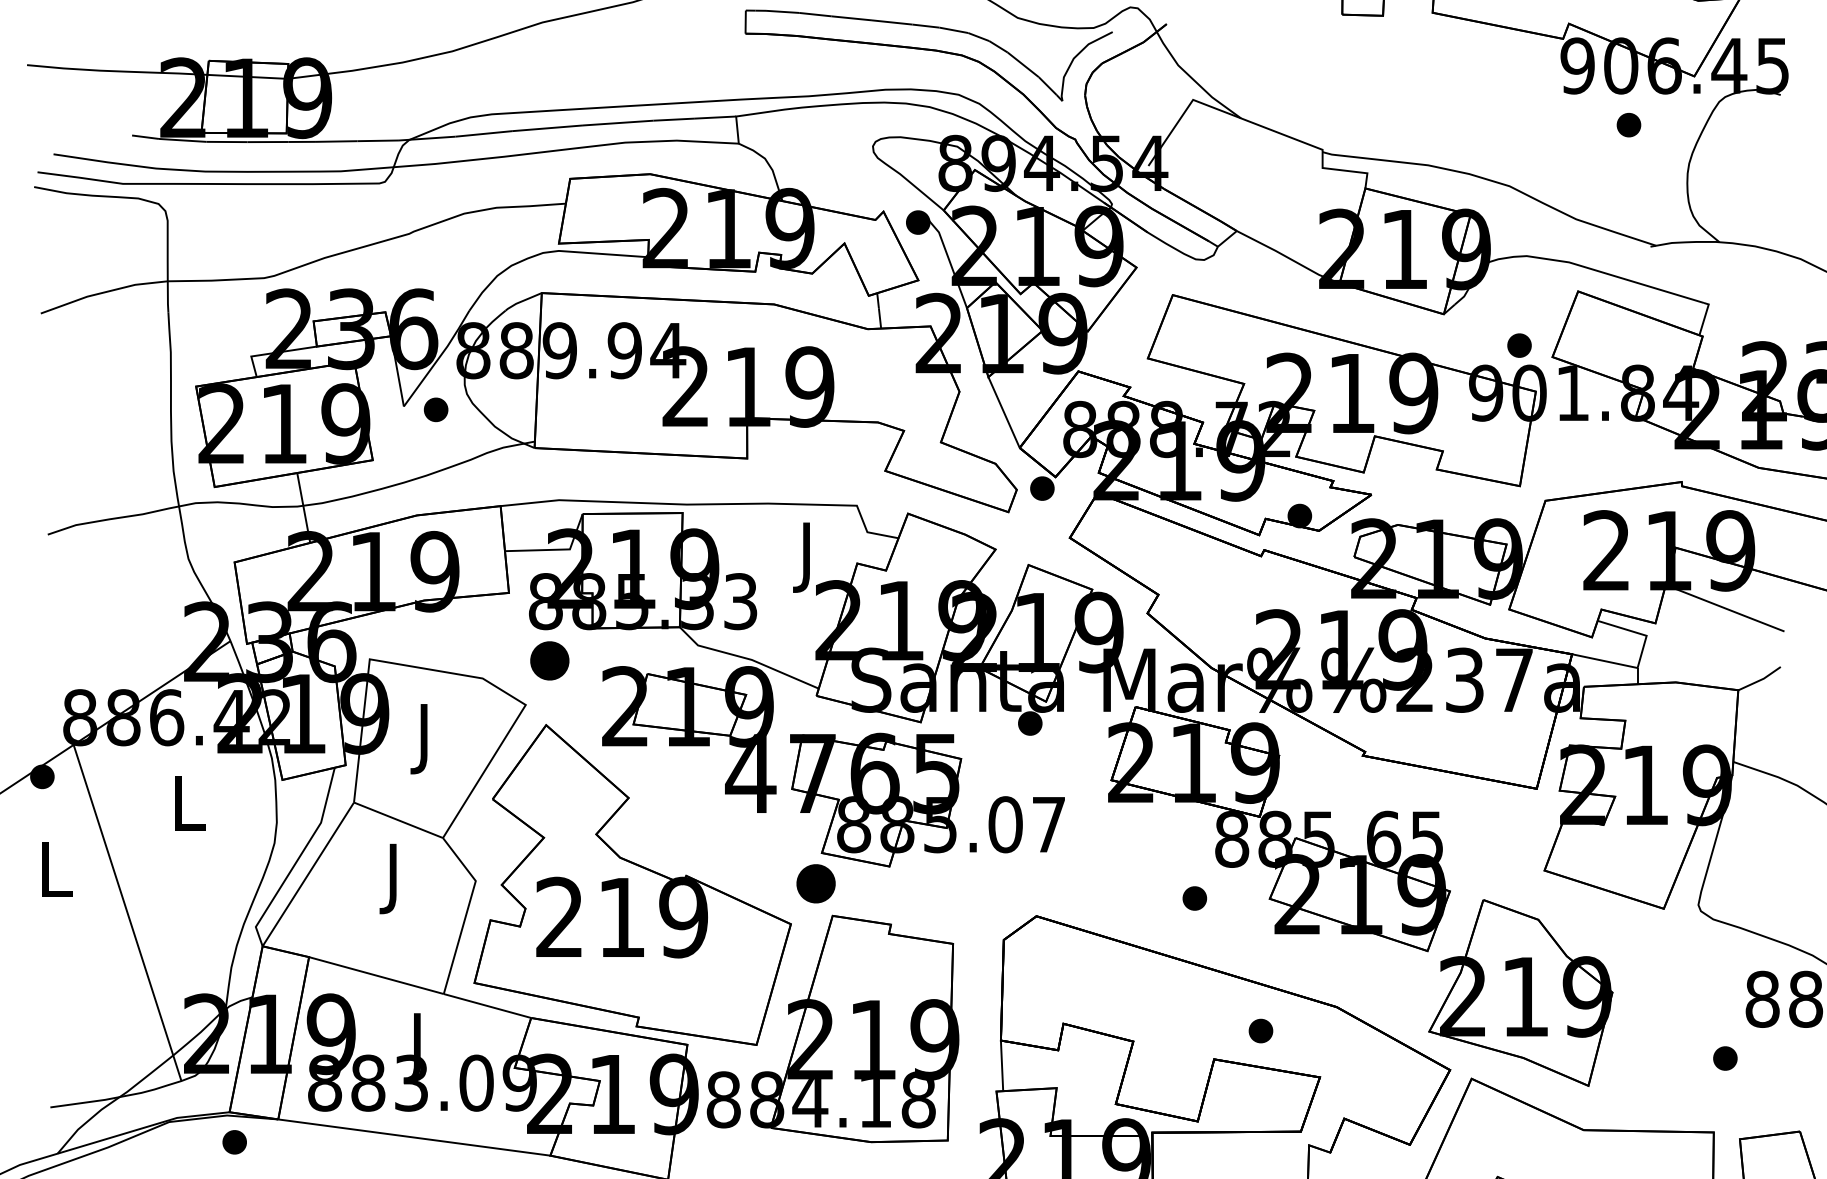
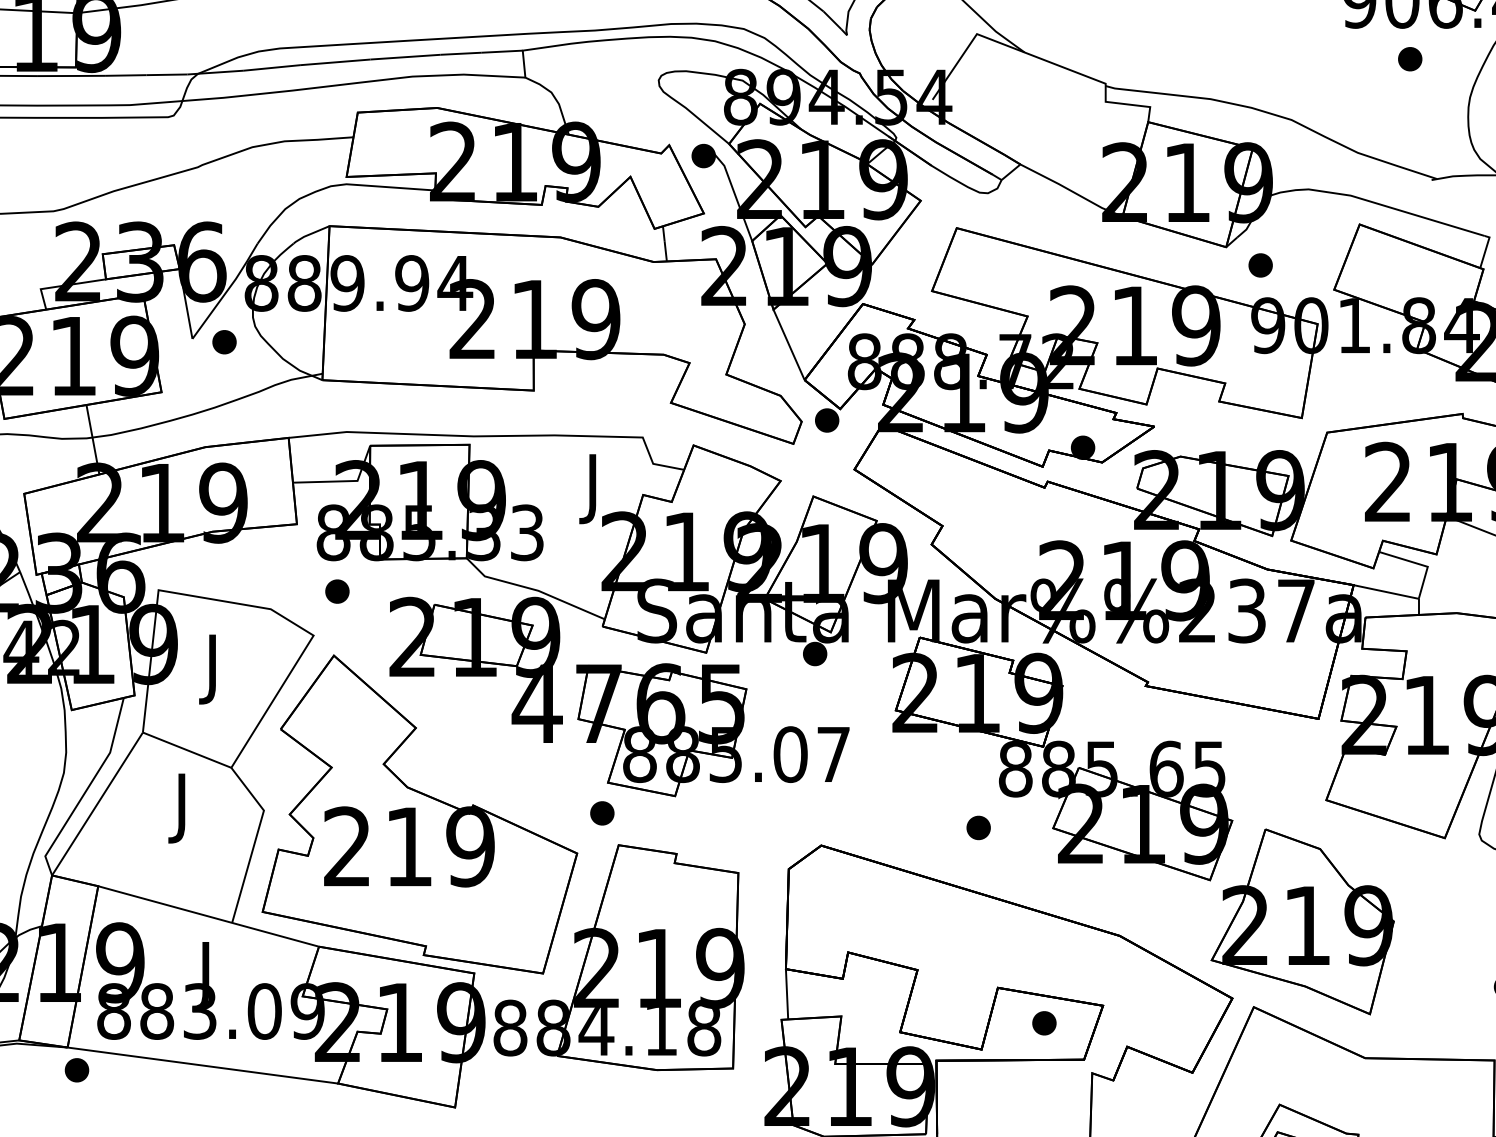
part: (1519, 345) -> (1260, 265), moved
part: (549, 660) -> (337, 591), size x0.62
part: (816, 883) -> (602, 813), size x0.62
part: (1260, 1030) -> (1043, 1022), moved
part: (234, 1142) -> (76, 1070), moved

